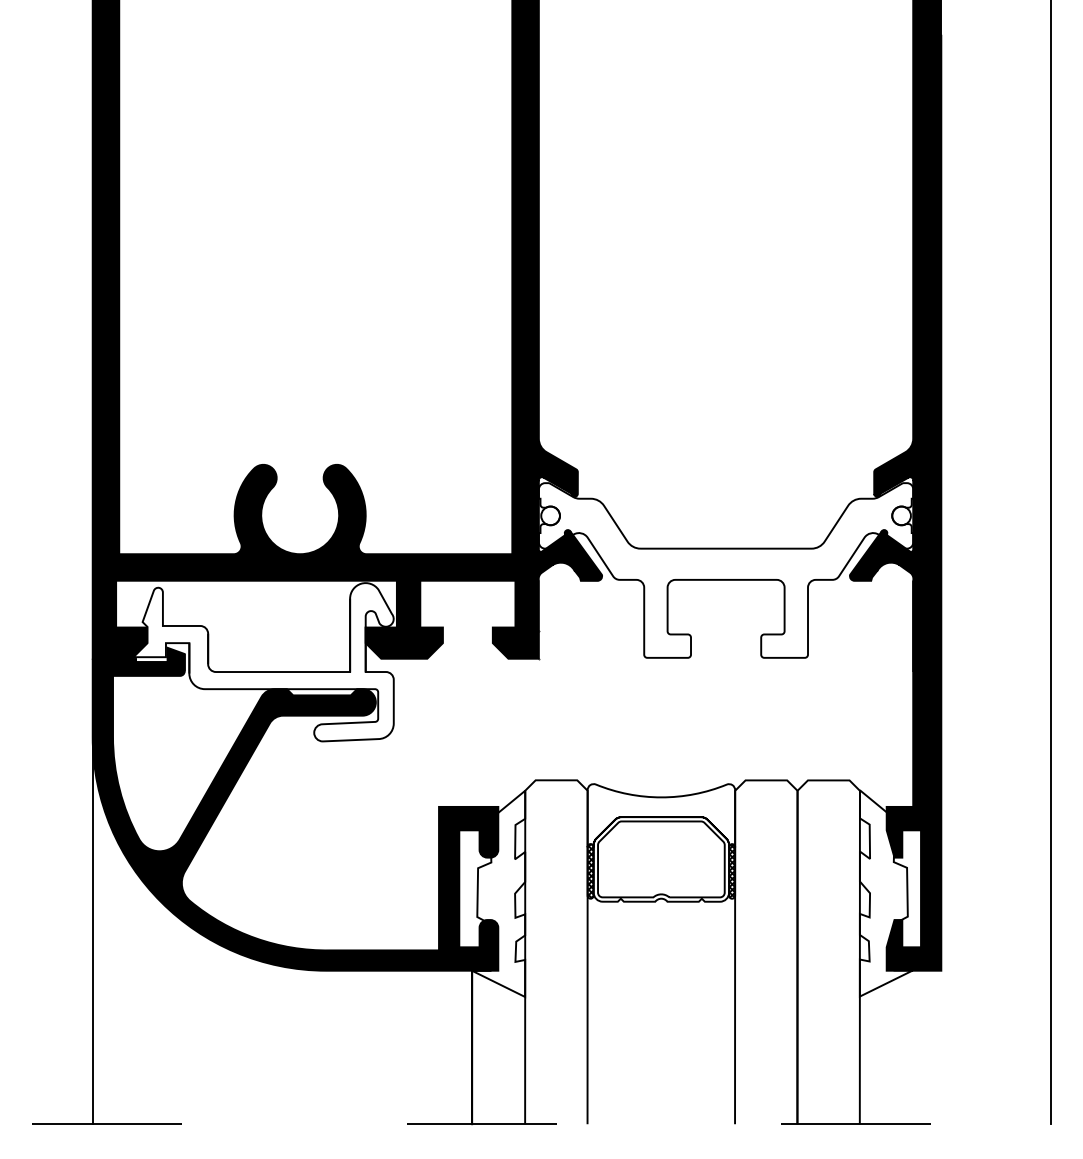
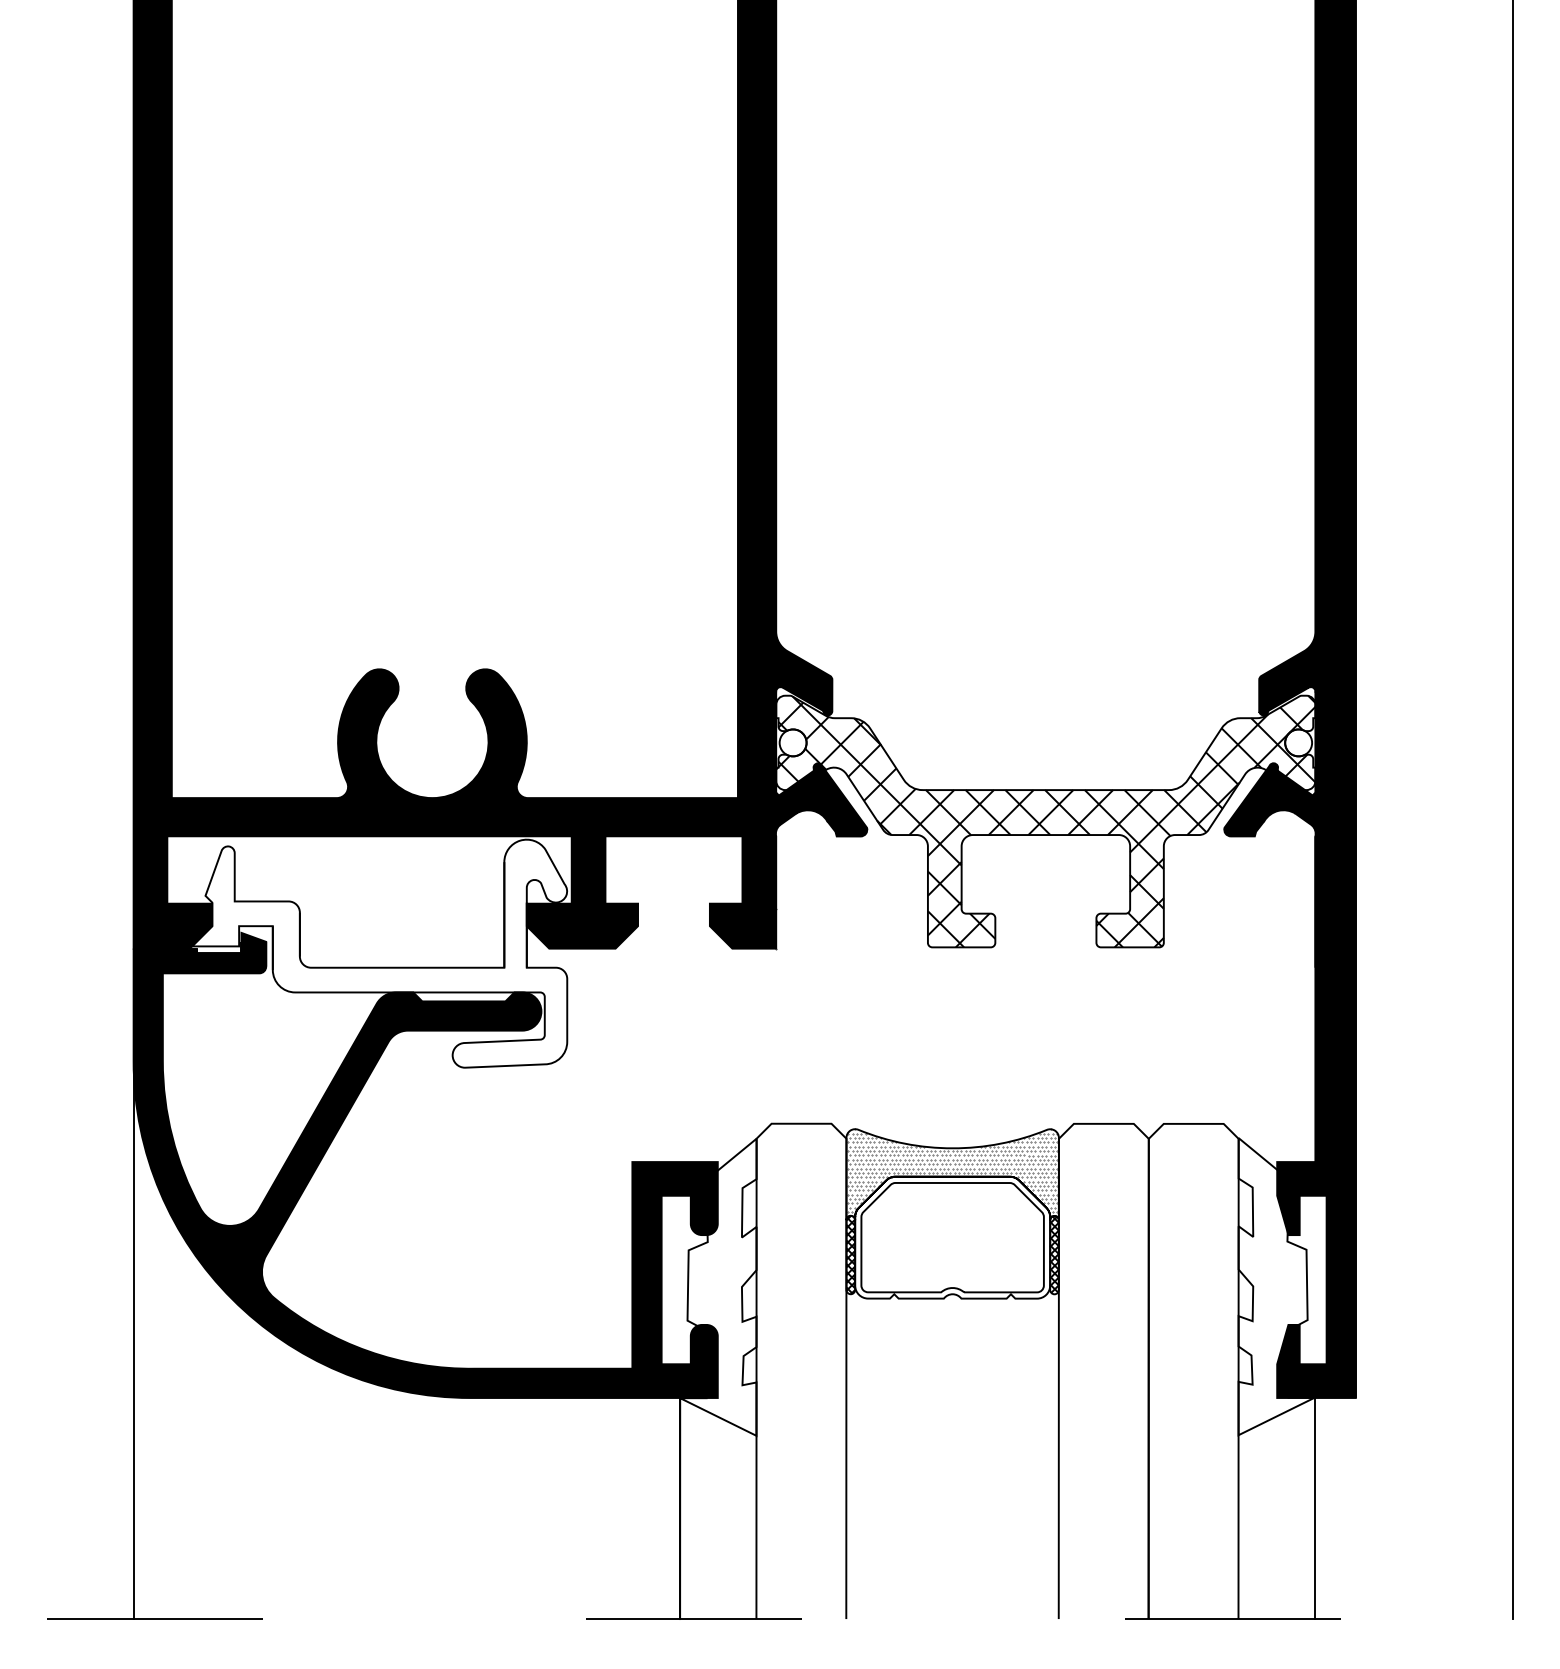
hatch: (725, 570) -> (1045, 821), added
hatch: (660, 814) -> (951, 1172), added
line: (912, 1047) -> (1314, 1508), added

